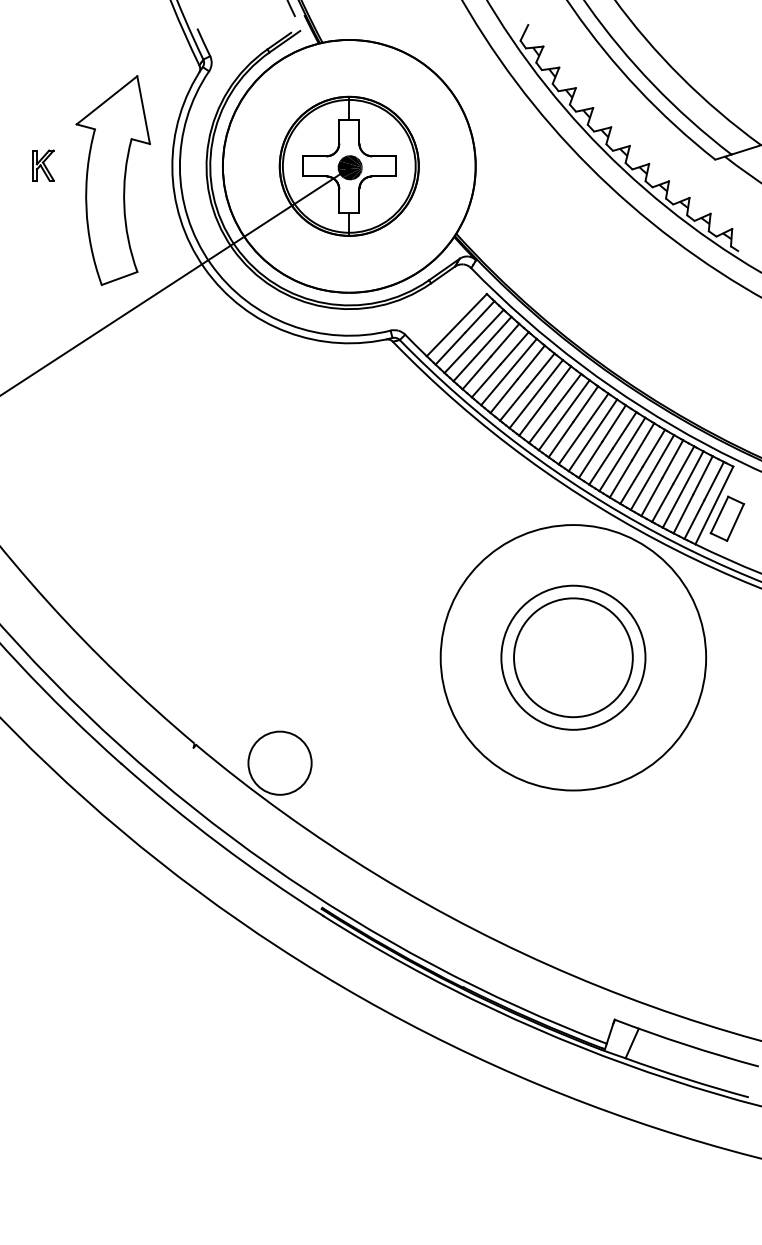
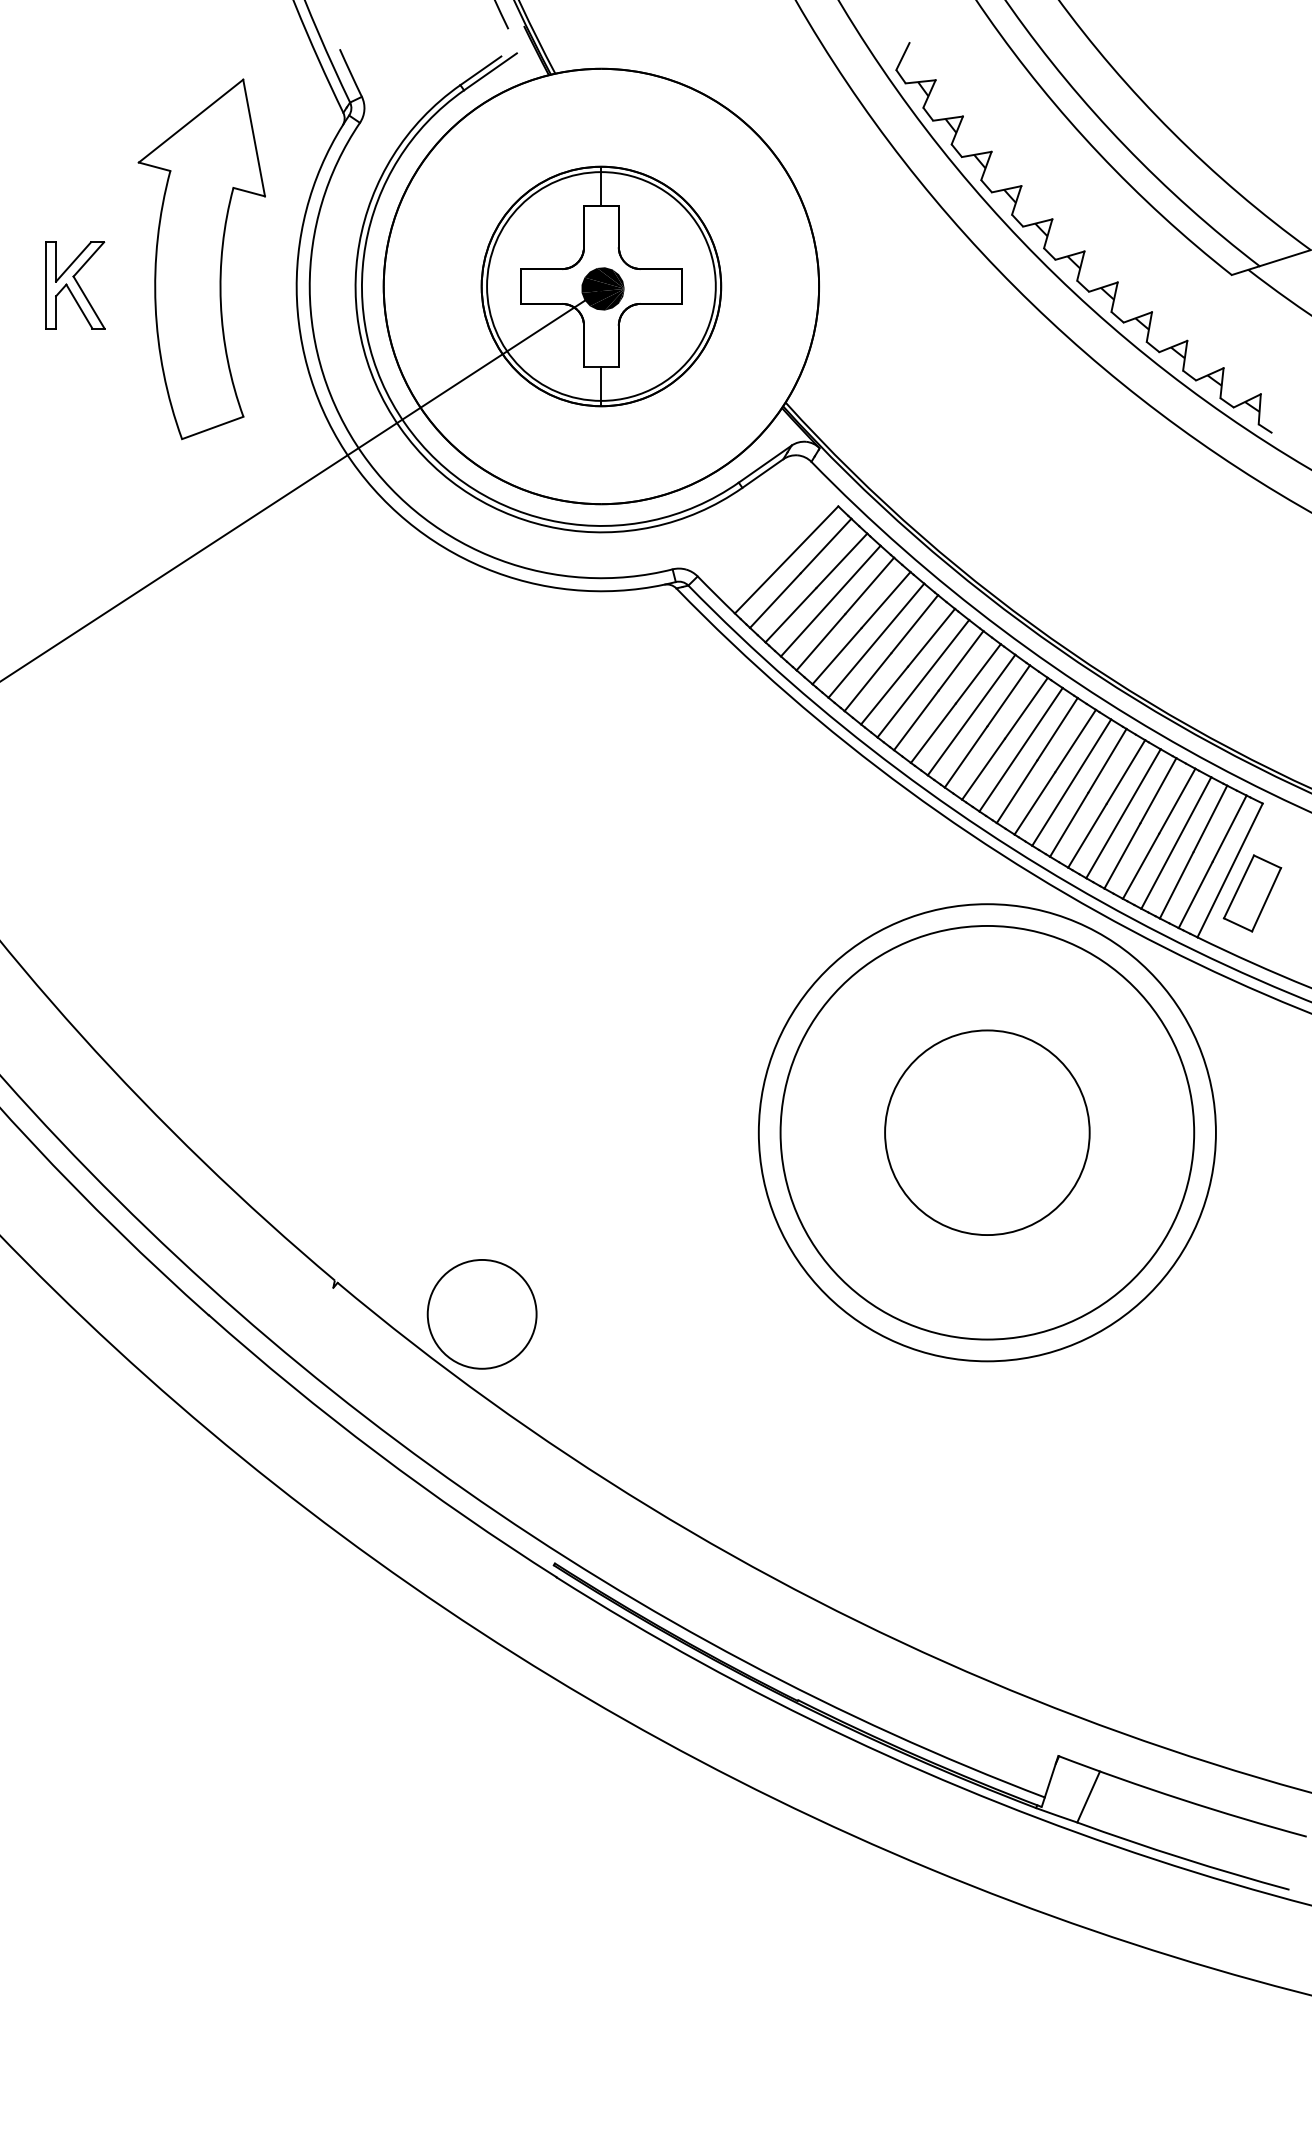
part: (43, 165) -> (74, 285), size x1.67
part: (112, 180) -> (200, 259), moved
circle: (573, 657) -> (987, 1132), size x1.67

